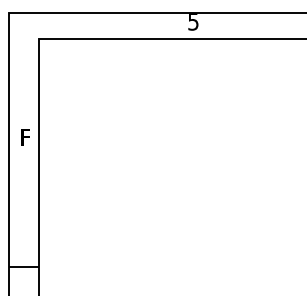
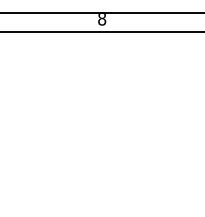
text: (193, 22) -> (102, 19), 5 -> 8

